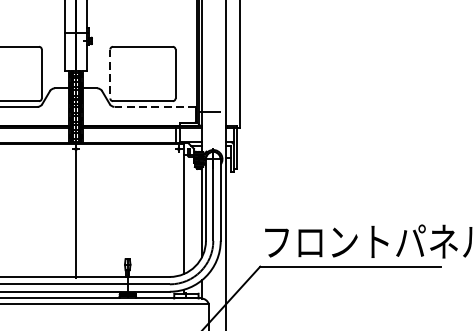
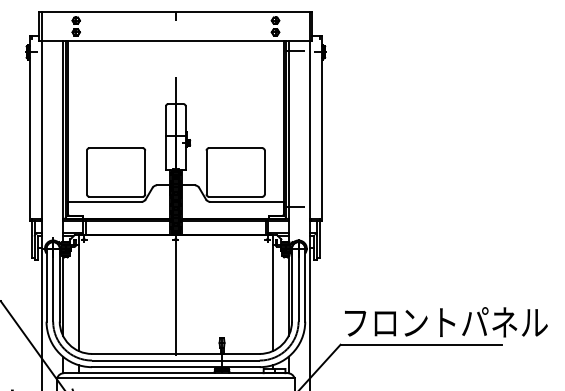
line: (110, 73) -> (206, 172), dashed -> solid
line: (155, 106) -> (246, 201), dashed -> solid

